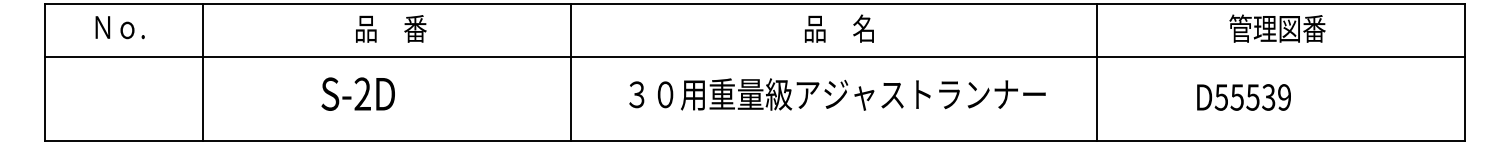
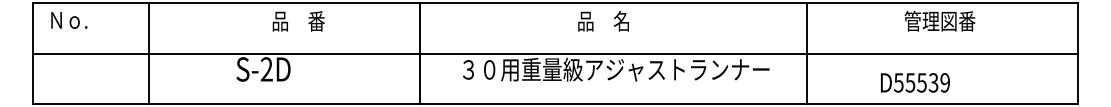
text: (120, 27) -> (69, 20), moved
text: (390, 29) -> (298, 21), moved
text: (839, 29) -> (603, 21), moved
line: (755, 56) -> (555, 53), moved
text: (1244, 96) -> (915, 82), moved

